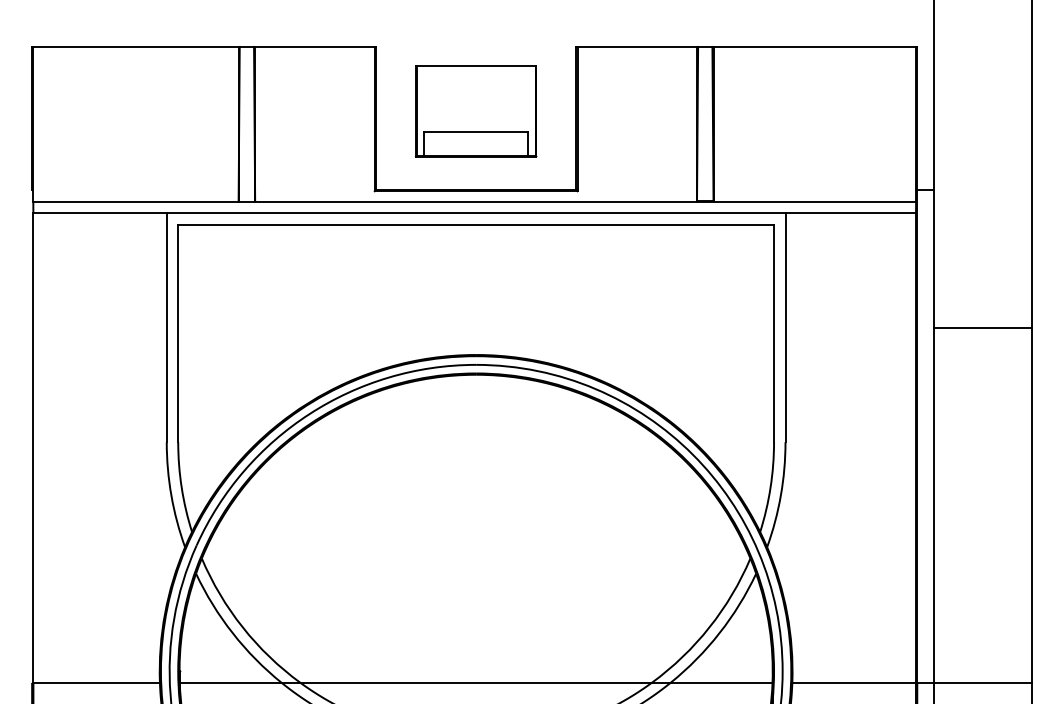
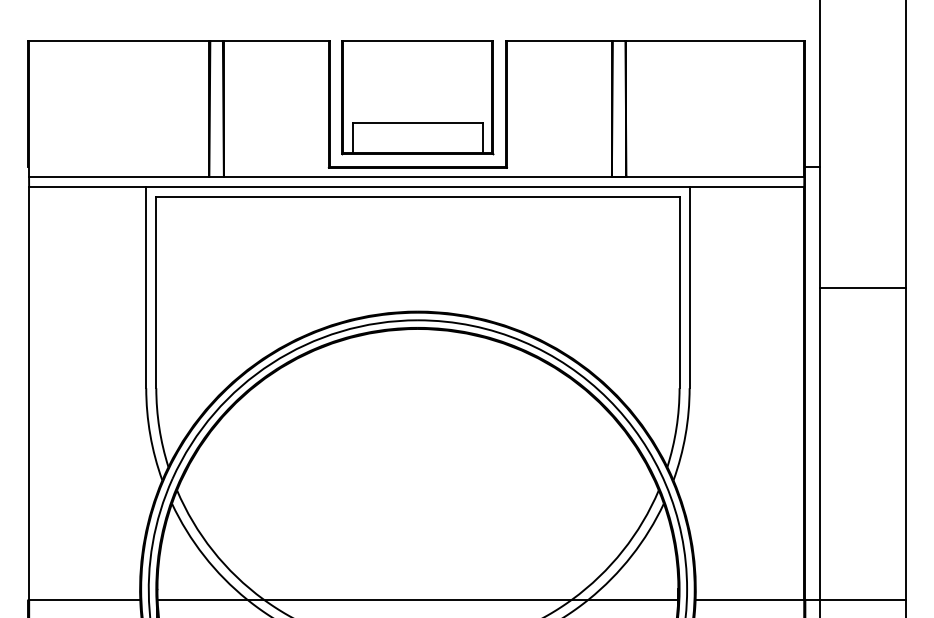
part: (475, 111) -> (417, 97), size x1.43

